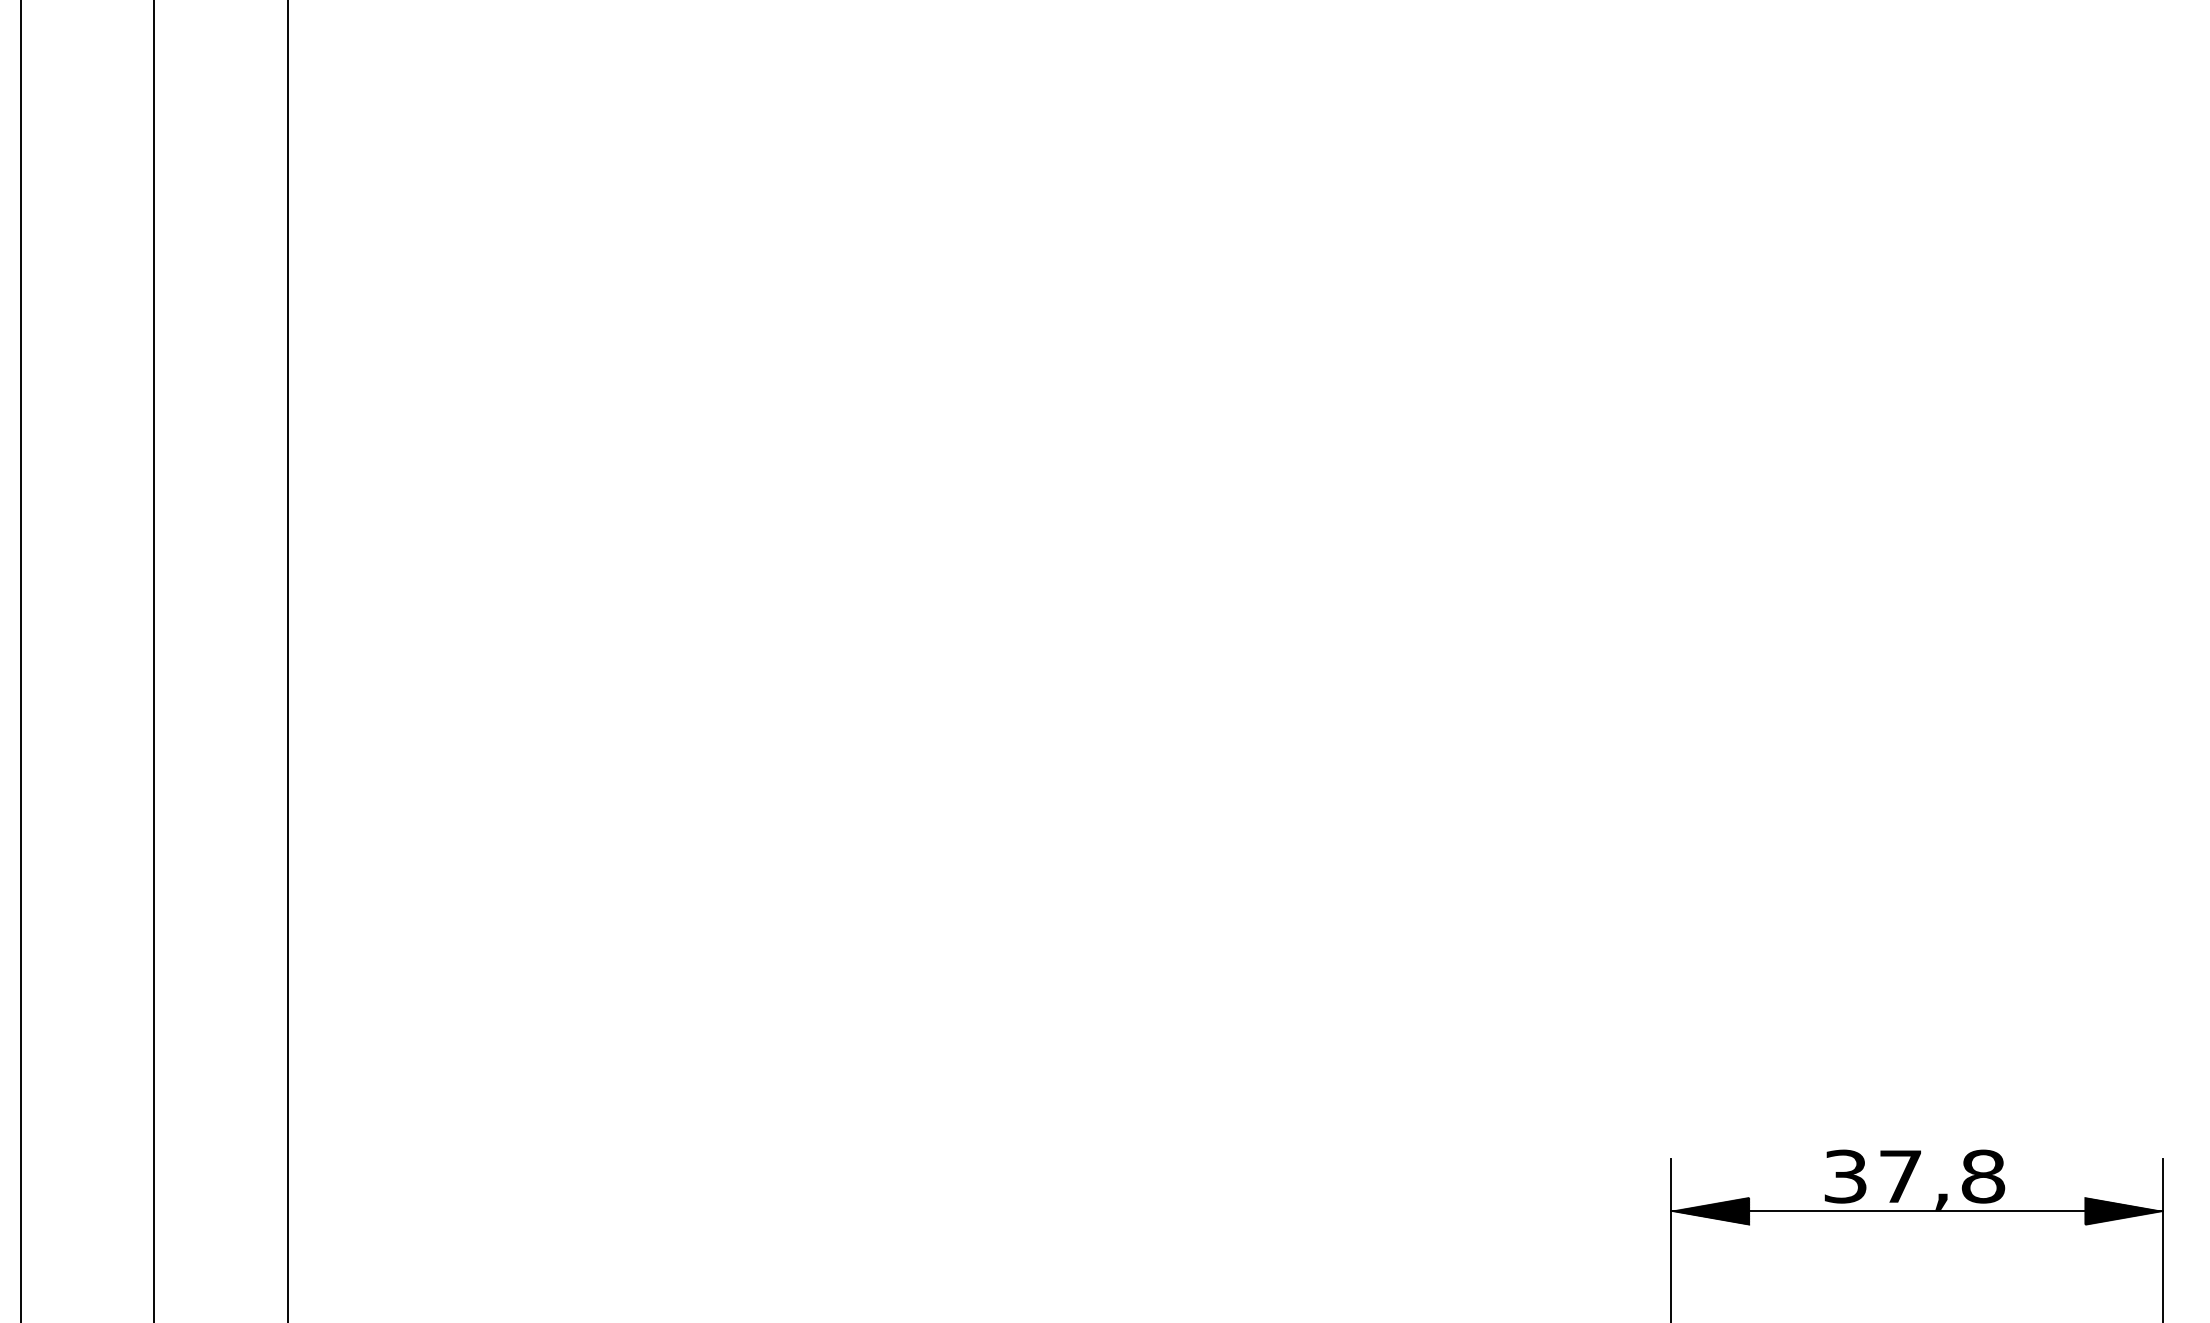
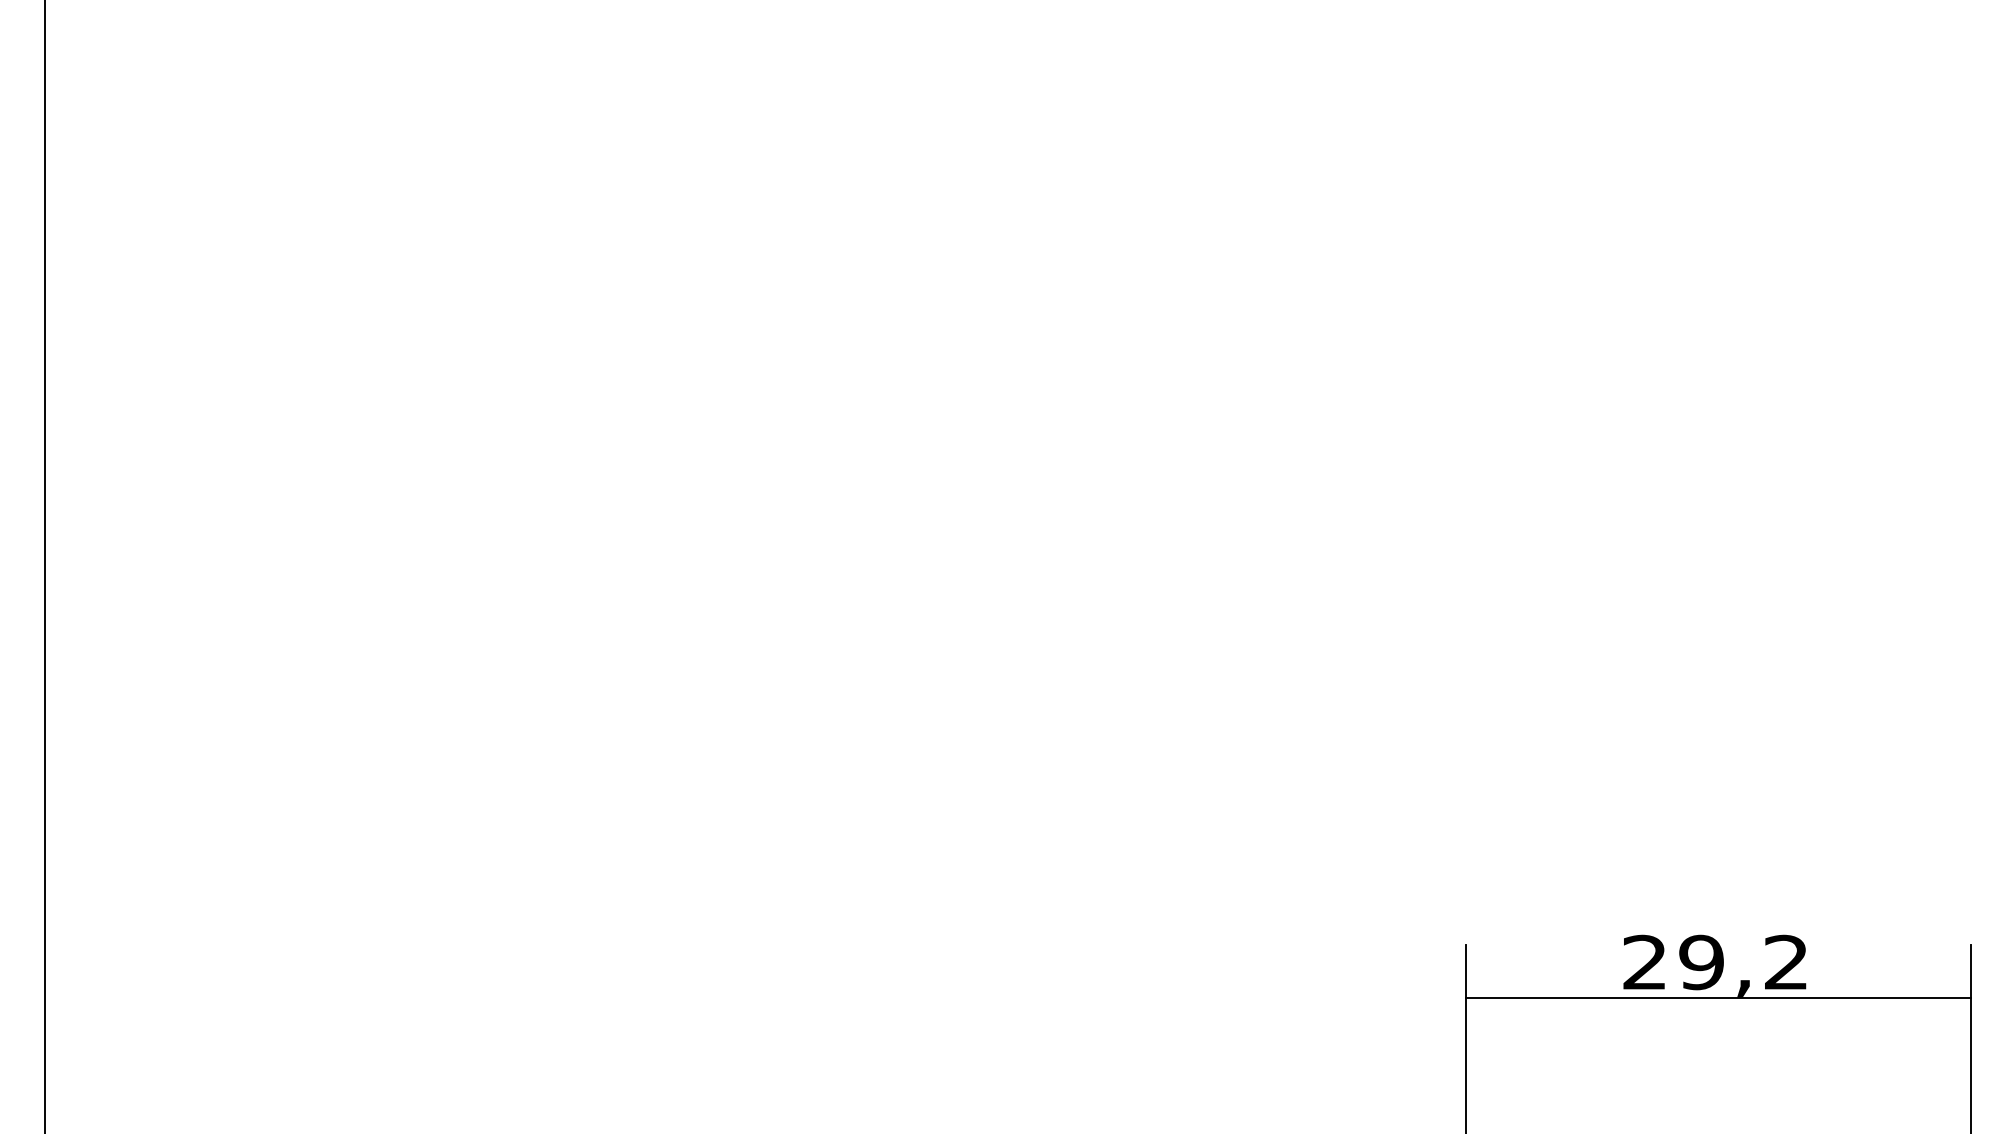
text: (1914, 1176) -> (1715, 962), 37,8 -> 29,2
hatch: (1710, 1211) -> (1506, 998), removed
hatch: (2123, 1211) -> (1930, 998), removed

